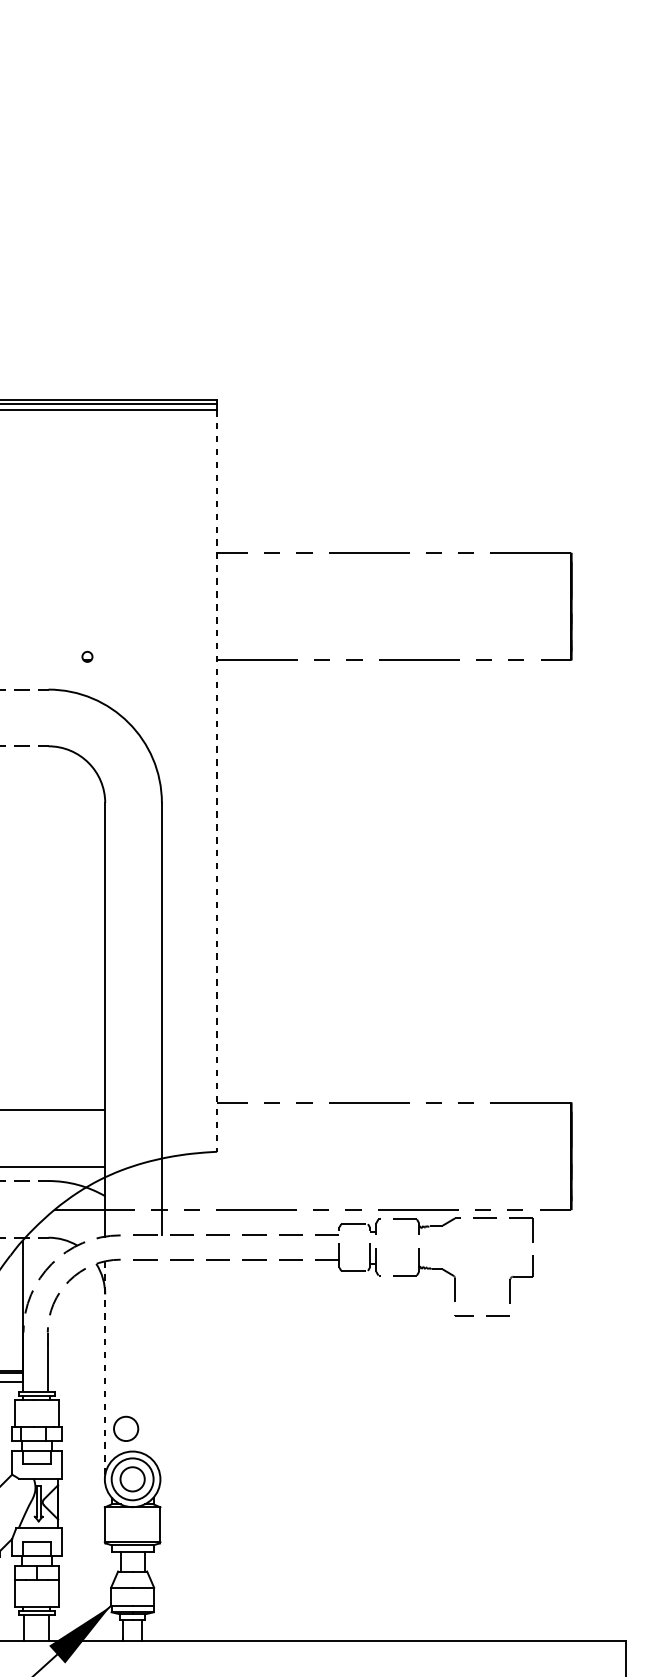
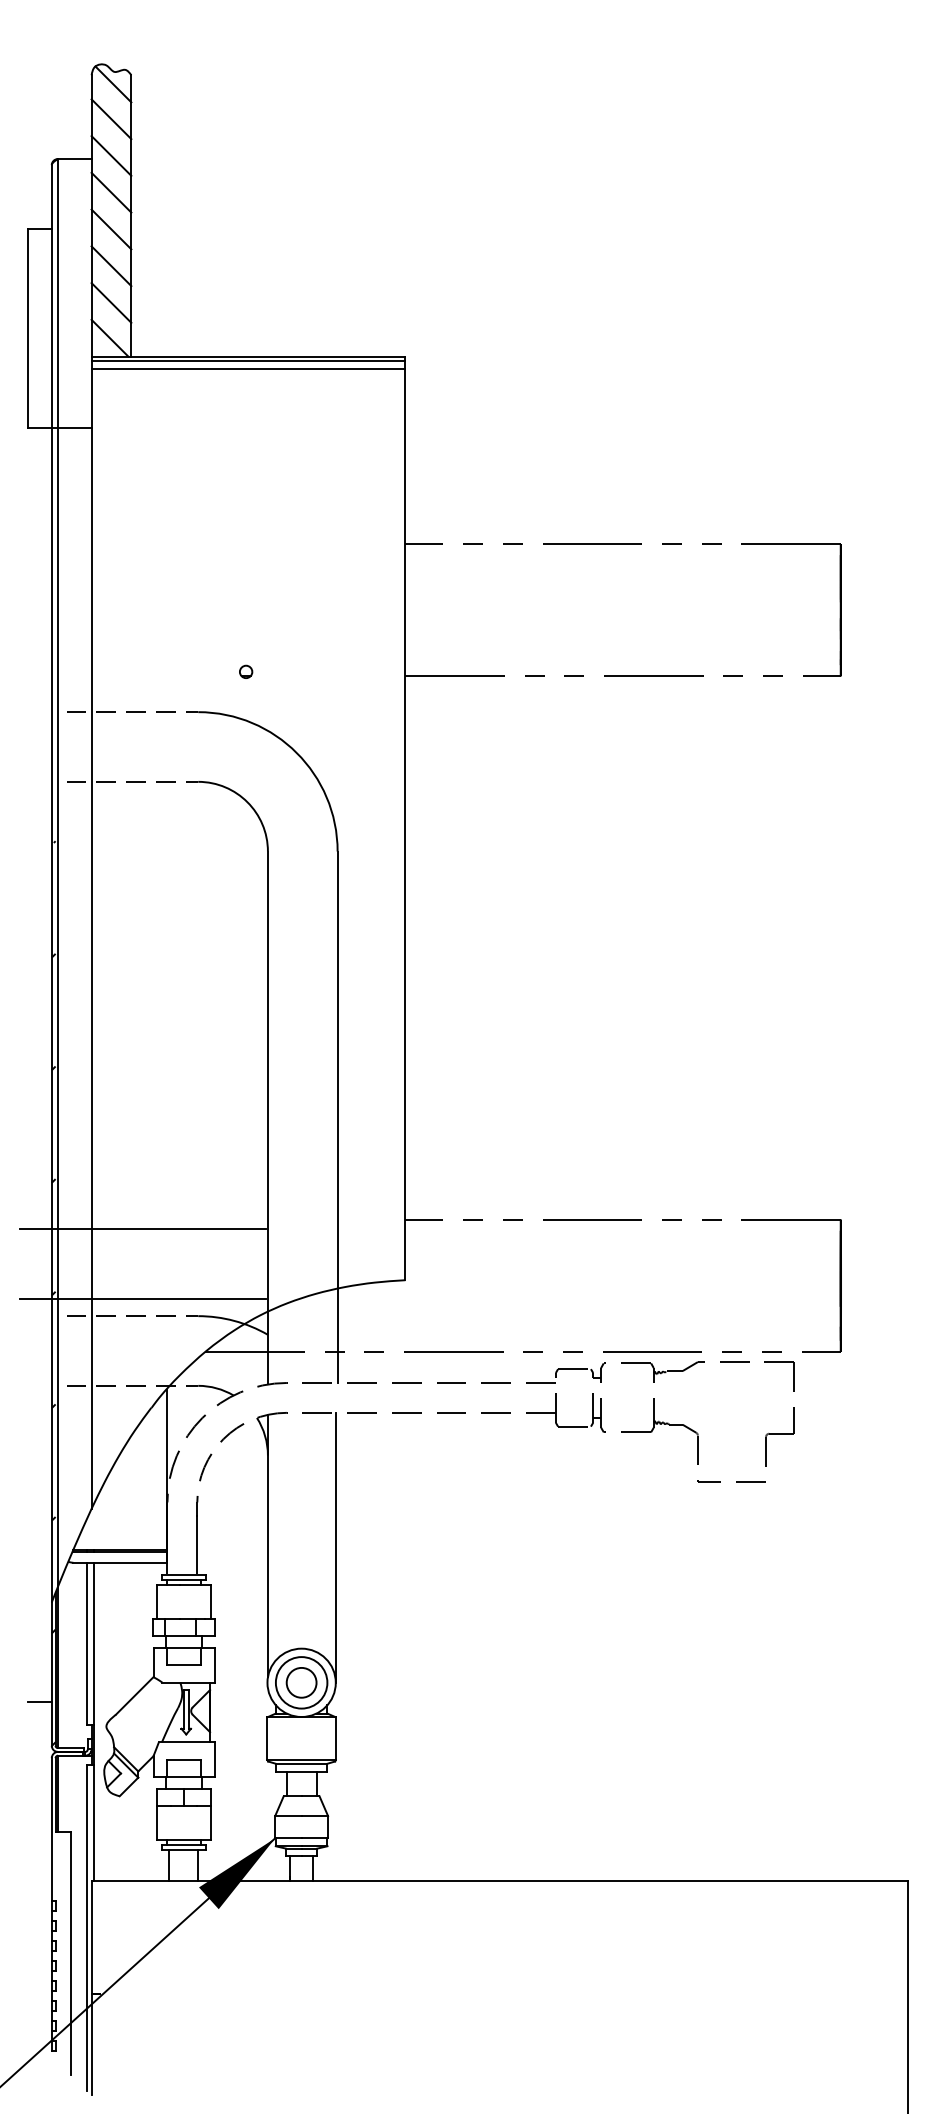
line: (217, 781) -> (405, 824), dashed -> solid
line: (104, 1367) -> (267, 1545), dashed -> solid
line: (160, 1369) -> (335, 1547), added
circle: (126, 1428) -> (293, 1620), removed

